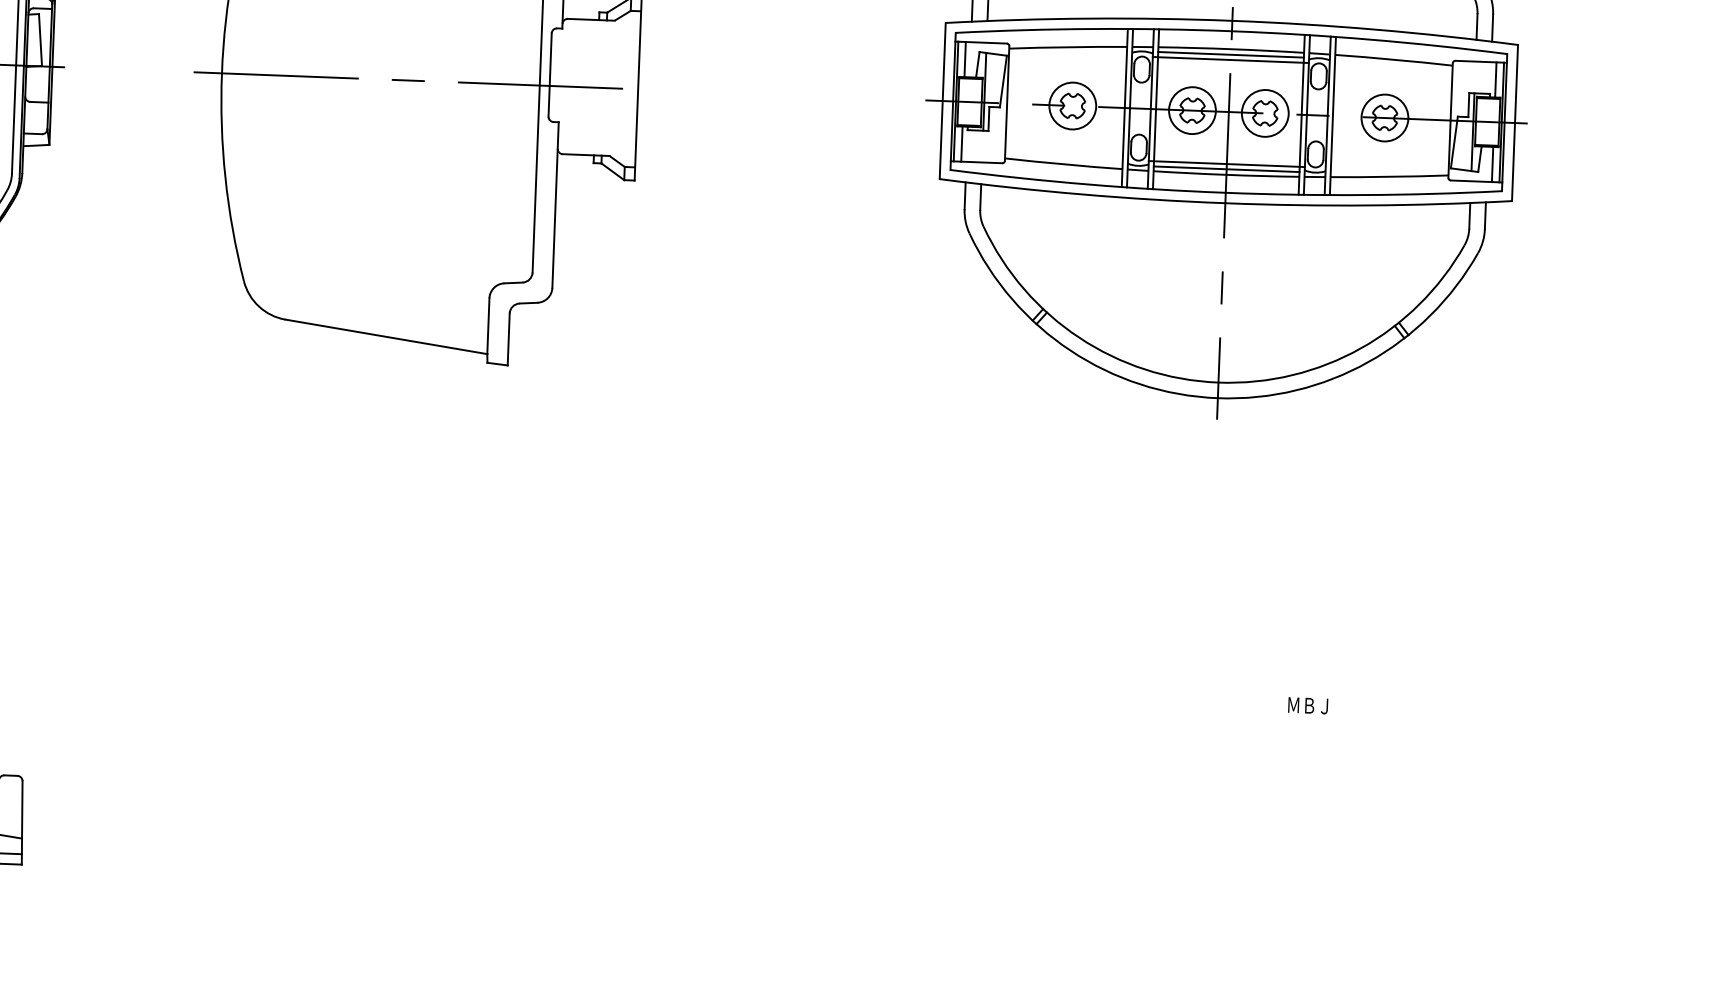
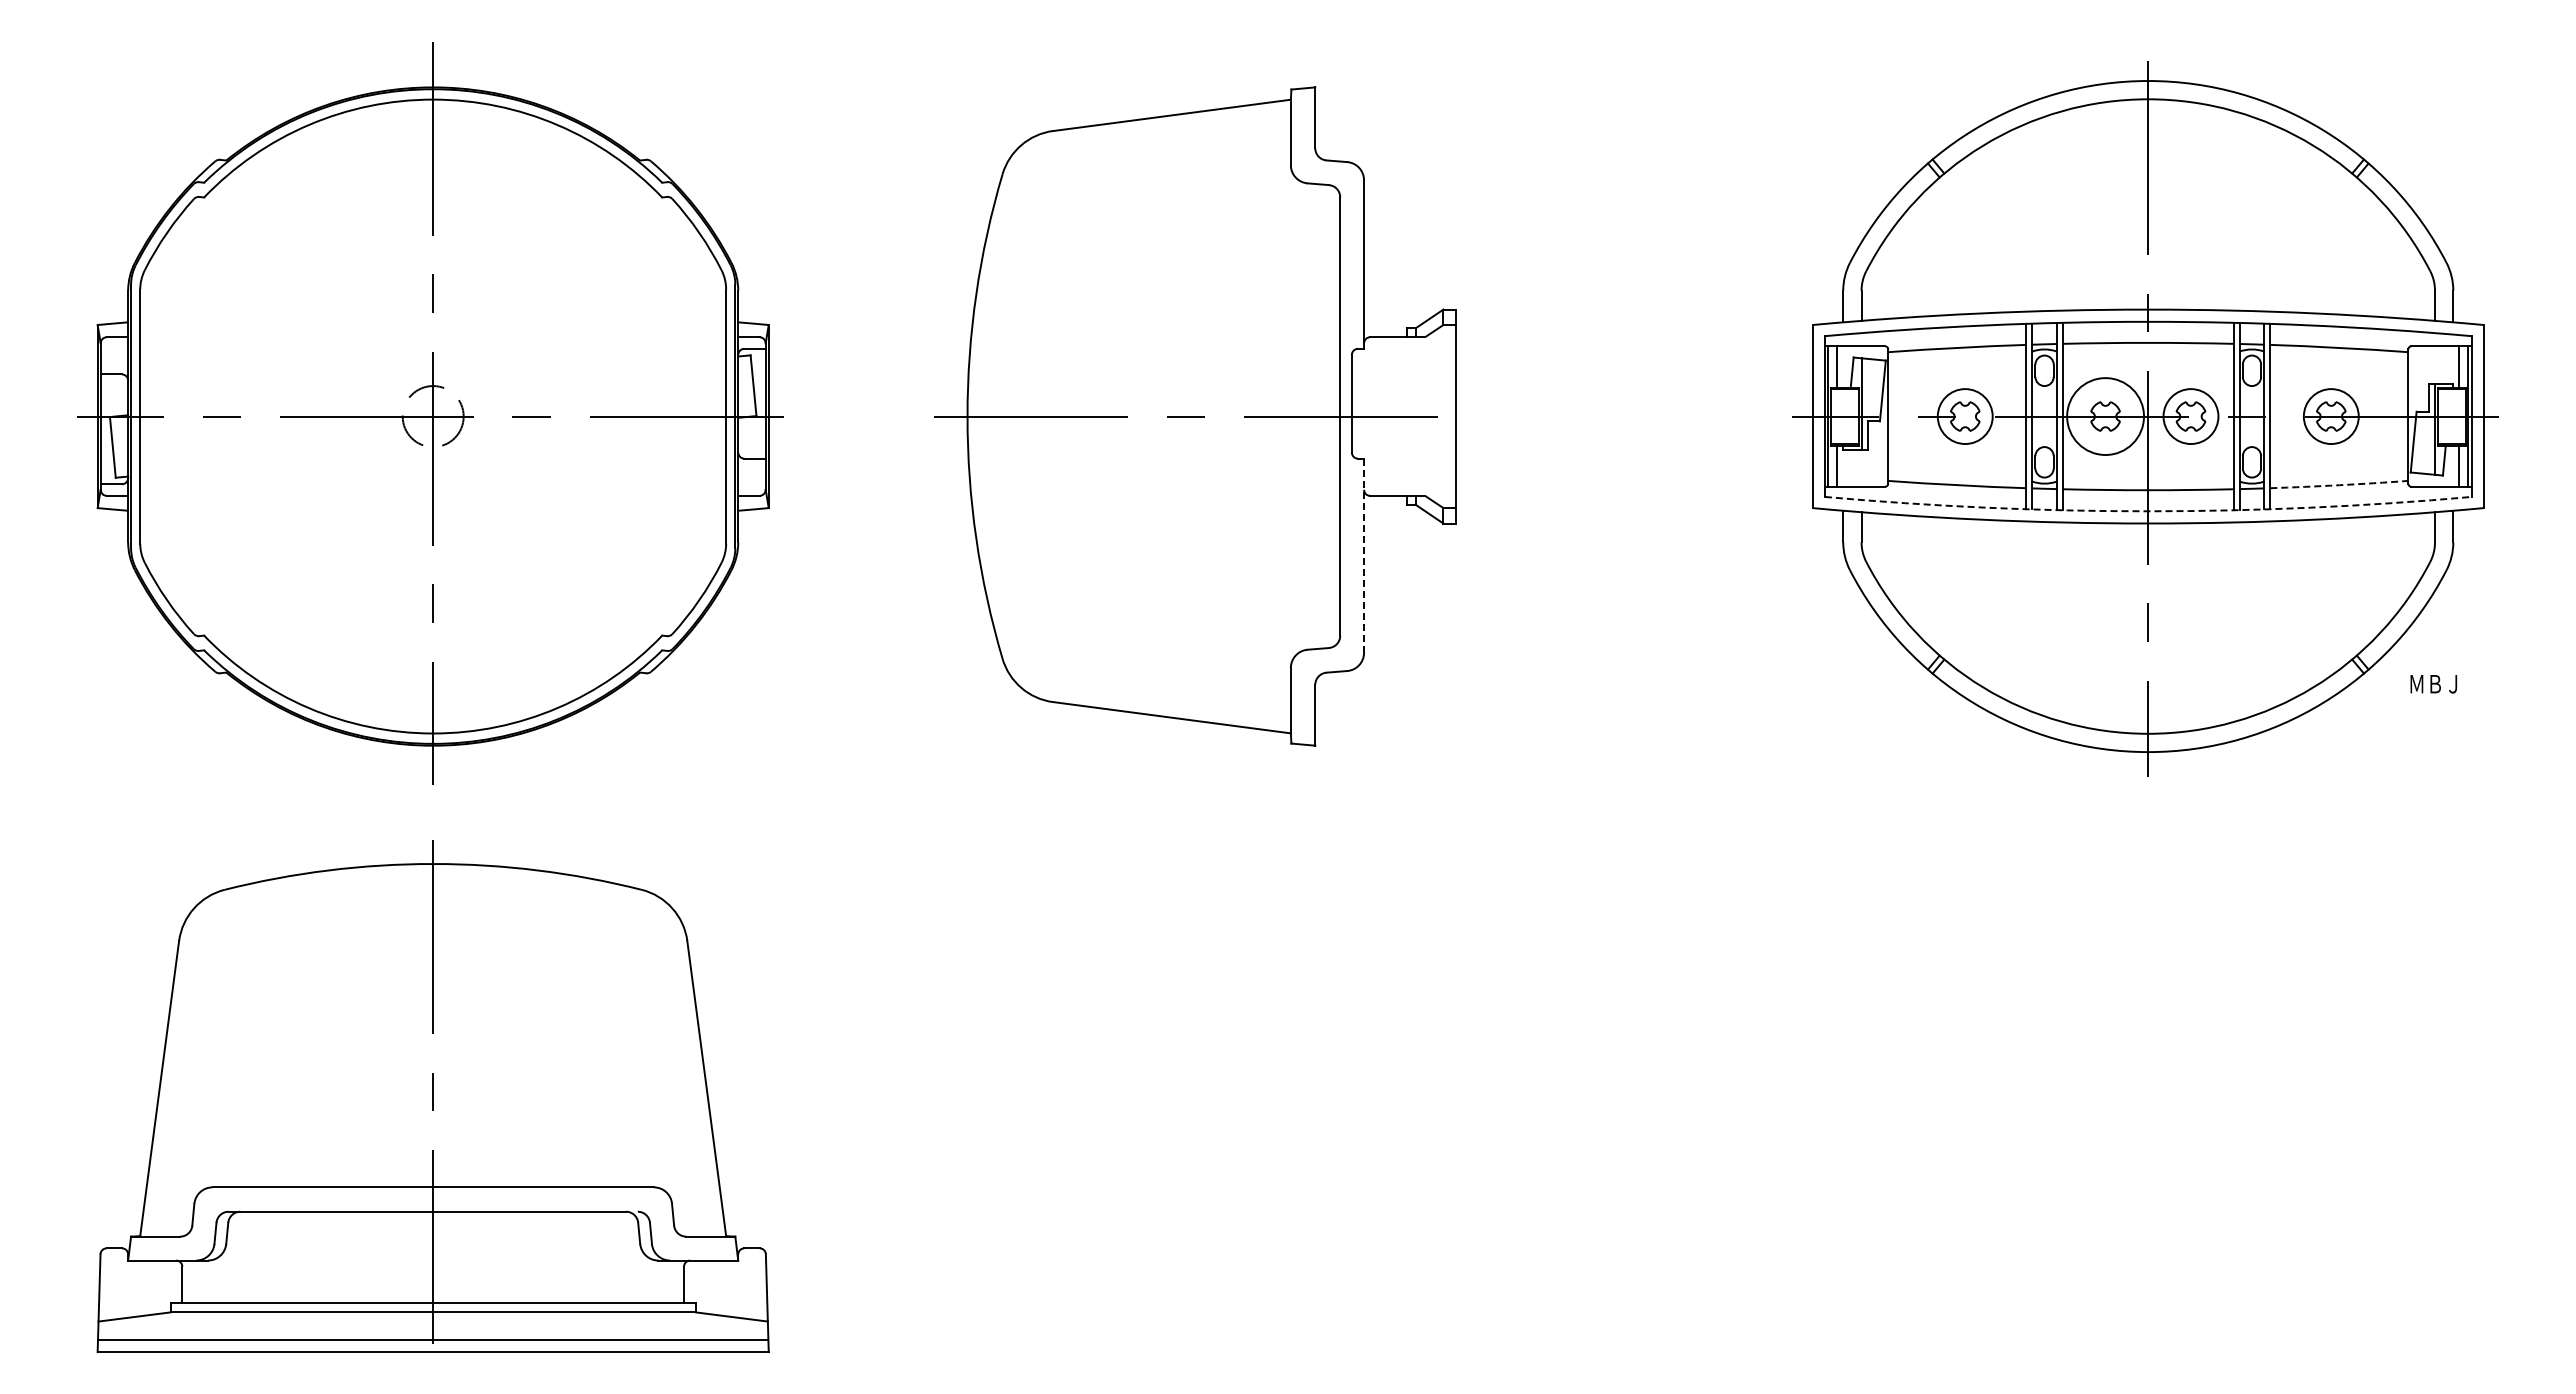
line: (1230, 54) -> (2147, 349), removed
line: (1230, 59) -> (2147, 355), removed
circle: (1192, 110) -> (2105, 416), size x1.4
line: (1226, 163) -> (2147, 477), removed
line: (1226, 169) -> (2147, 483), removed
arc: (1389, 177) -> (2339, 485), solid -> dashed
arc: (1225, 193) -> (2148, 511), solid -> dashed
line: (555, 204) -> (1364, 555), solid -> dashed
text: (1307, 706) -> (2433, 684), moved

